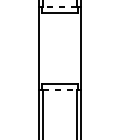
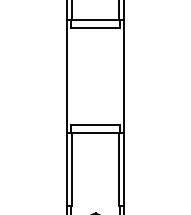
line: (60, 7) -> (95, 19), dashed -> solid
line: (60, 90) -> (95, 133), dashed -> solid

